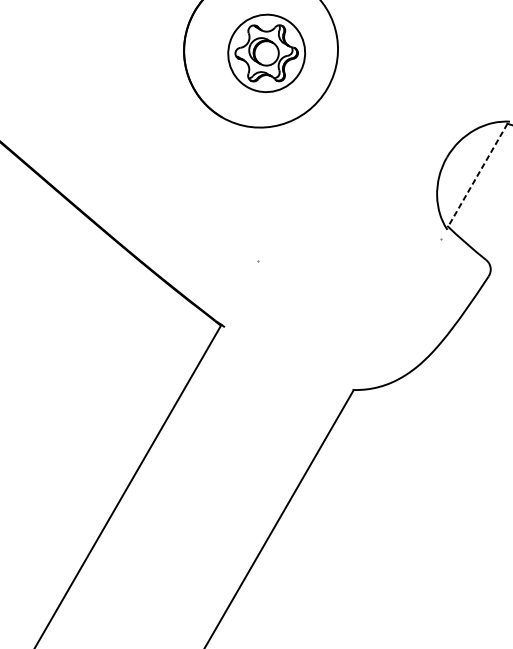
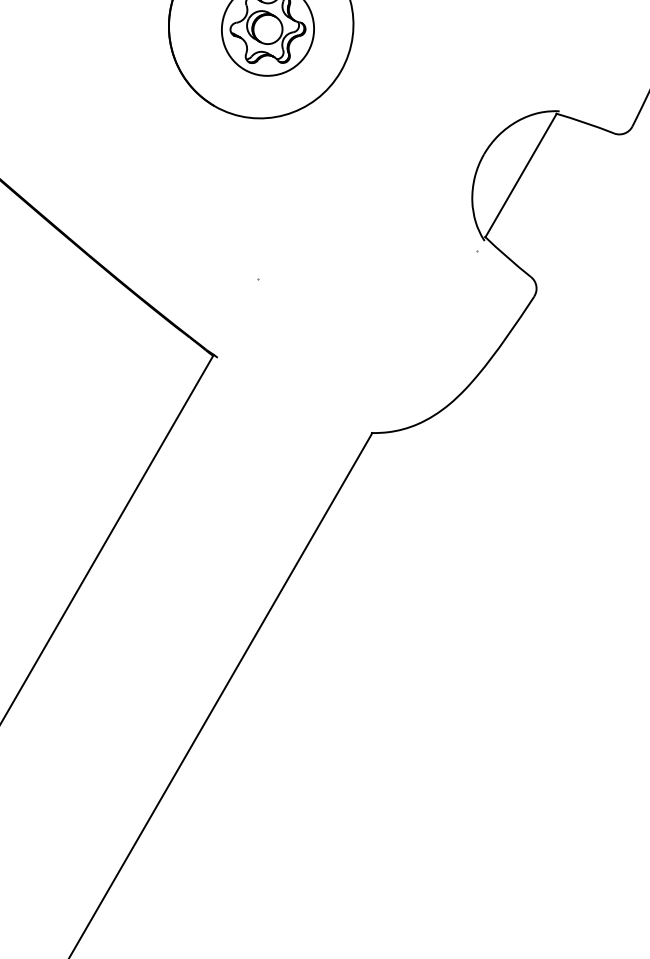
line: (477, 175) -> (520, 175), dashed -> solid

